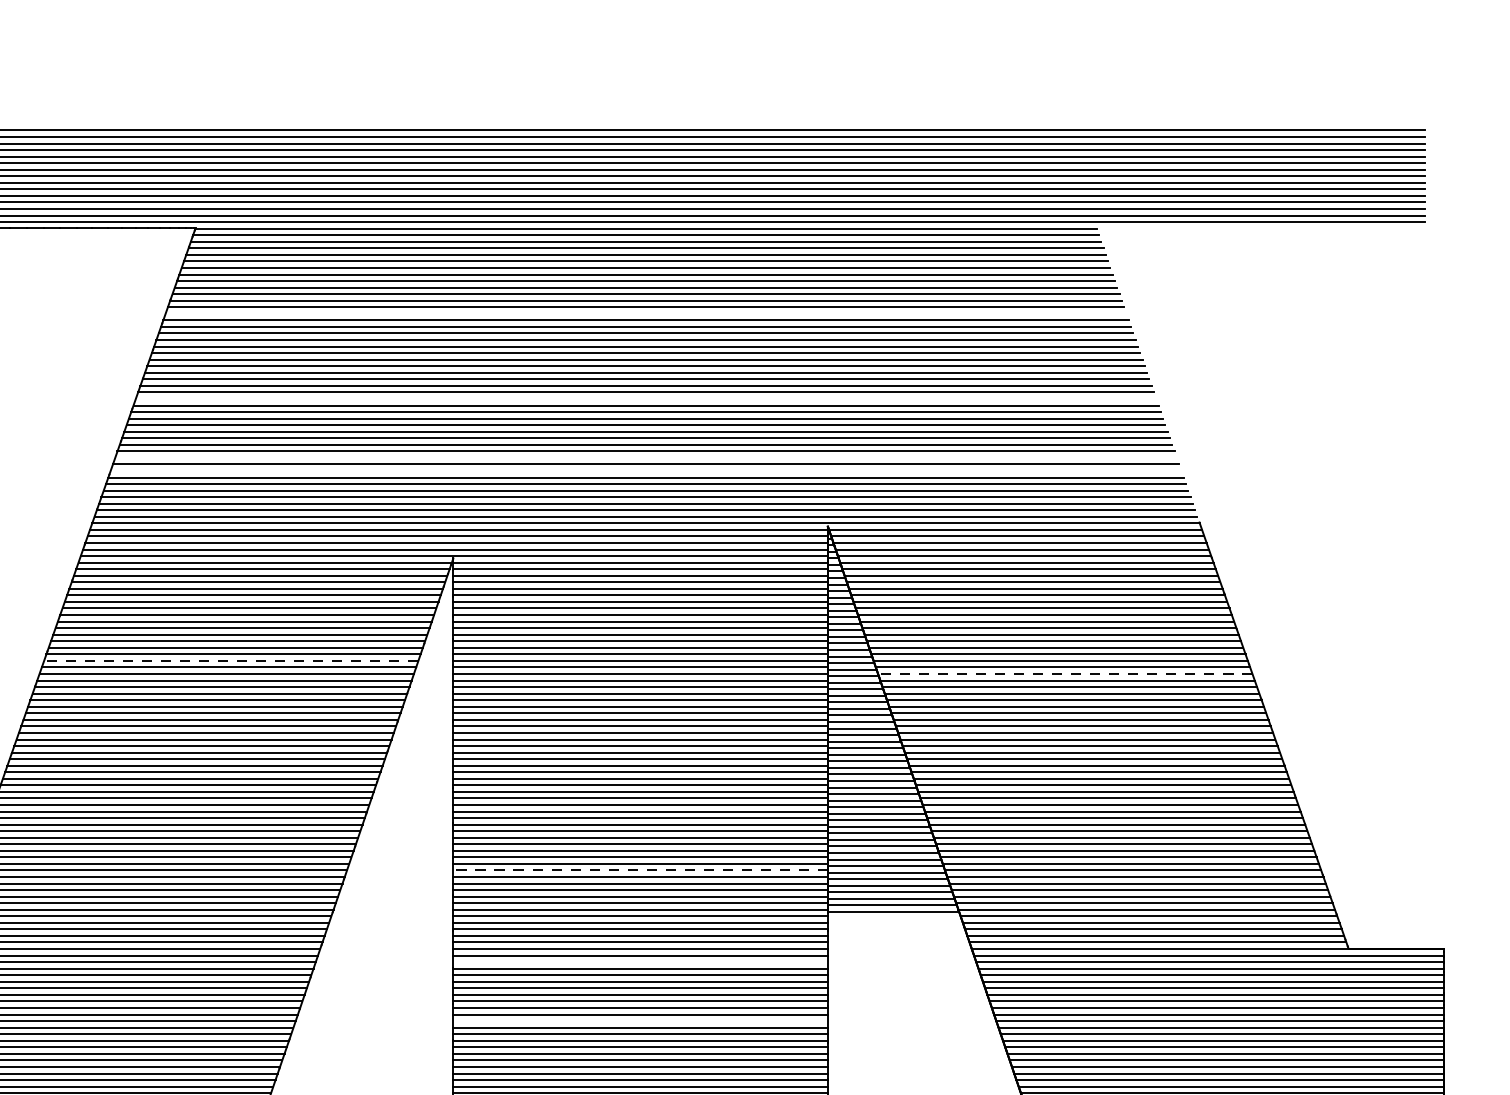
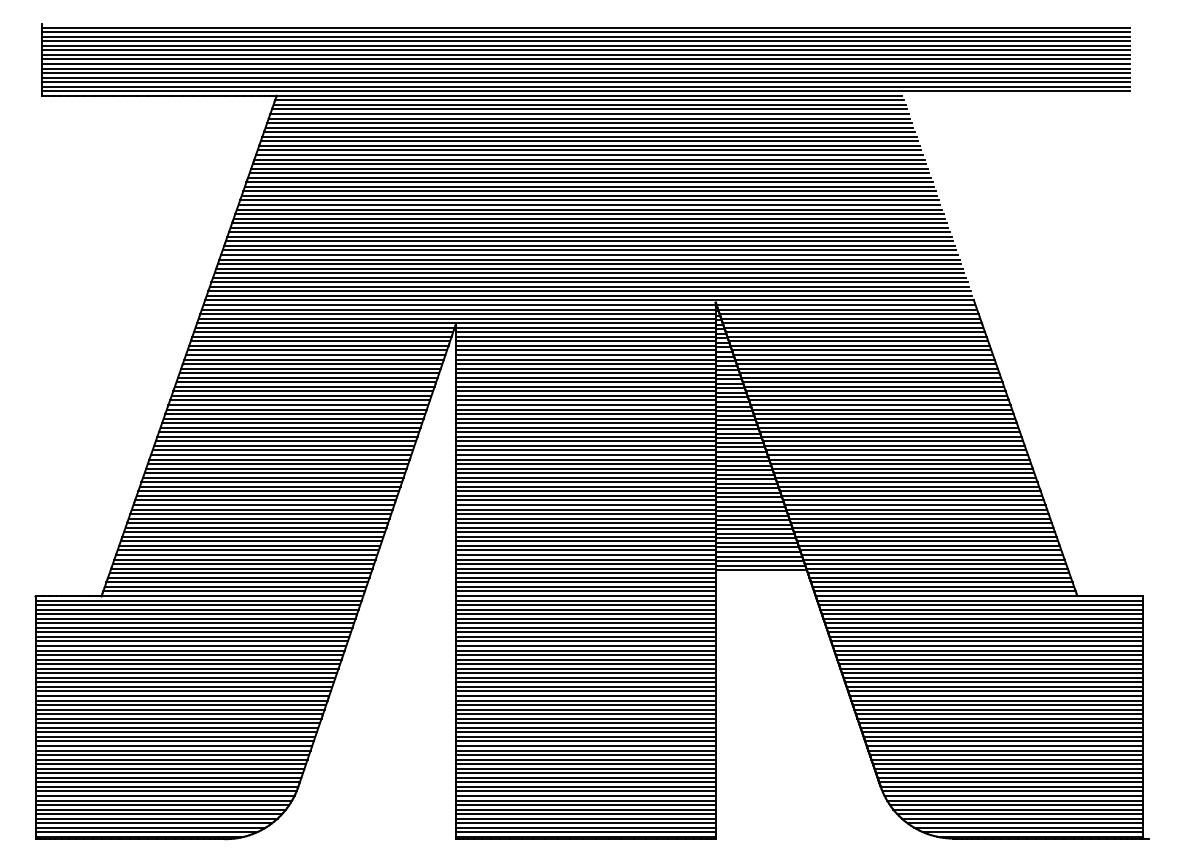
line: (646, 313) -> (589, 154), added
line: (646, 399) -> (589, 214), added
line: (646, 457) -> (589, 254), added
line: (646, 471) -> (589, 264), added
line: (231, 660) -> (301, 395), dashed -> solid
line: (1065, 674) -> (880, 405), dashed -> solid
line: (640, 870) -> (585, 541), dashed -> solid
line: (640, 962) -> (585, 605), added
line: (640, 1020) -> (585, 645), added

